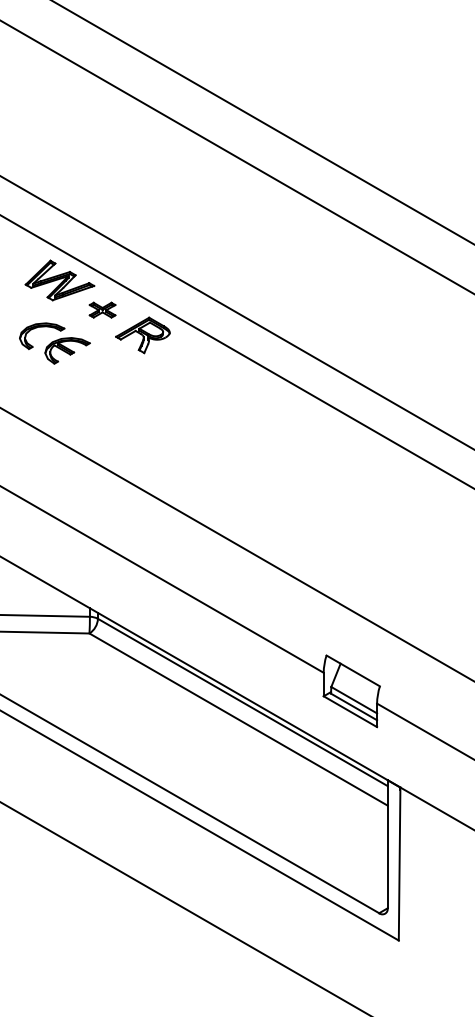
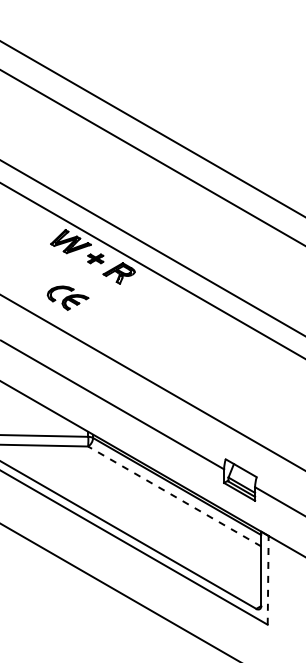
part: (53, 342) -> (67, 297), moved
line: (238, 719) -> (174, 496), solid -> dashed
line: (400, 862) -> (268, 579), solid -> dashed

